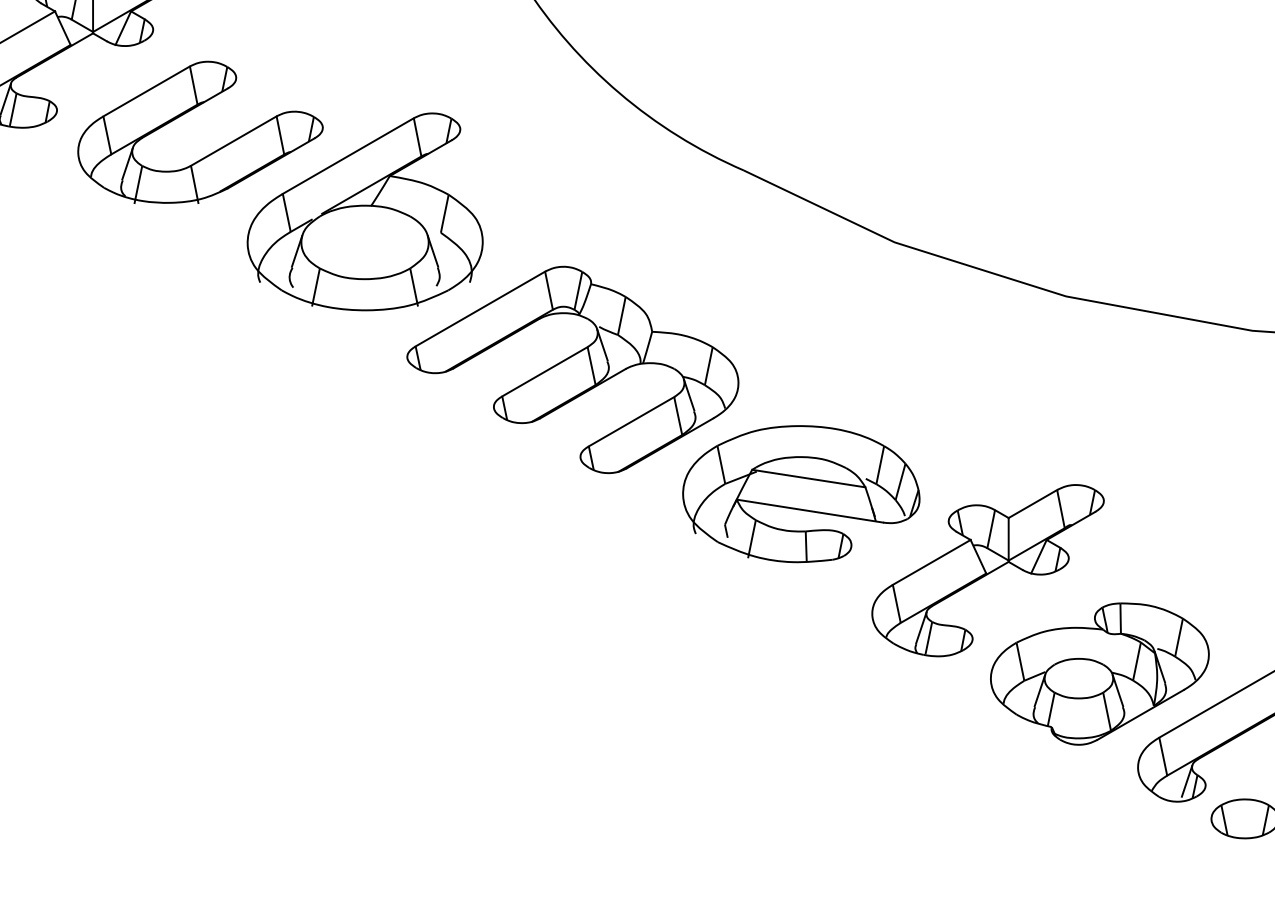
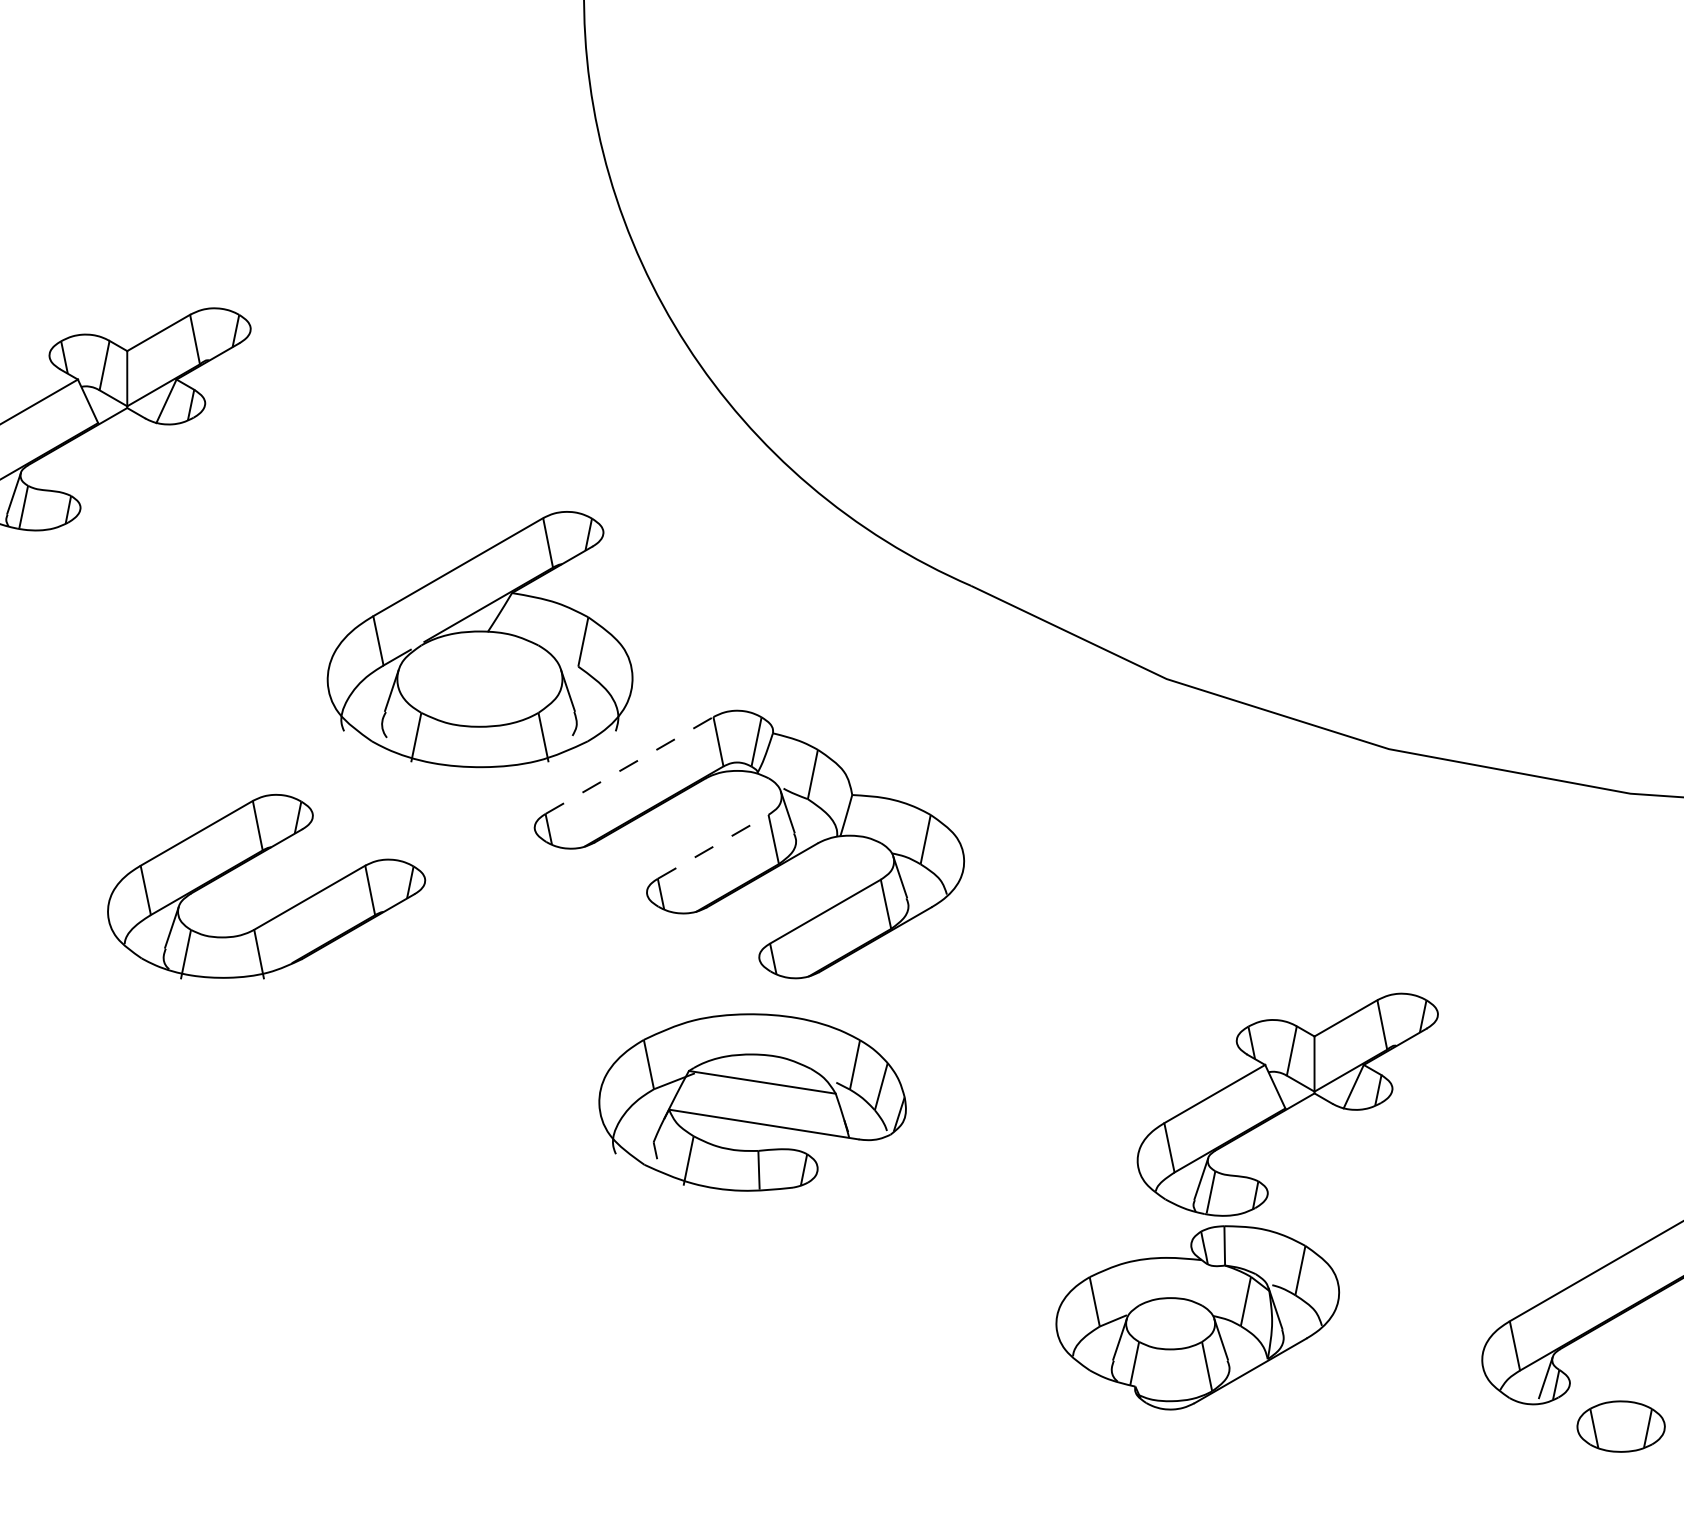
part: (213, 151) -> (283, 911), moved
line: (480, 309) -> (629, 765), solid -> dashed
line: (545, 371) -> (713, 846), solid -> dashed
part: (801, 494) -> (752, 1102), moved
part: (1099, 673) -> (1197, 1317), moved

